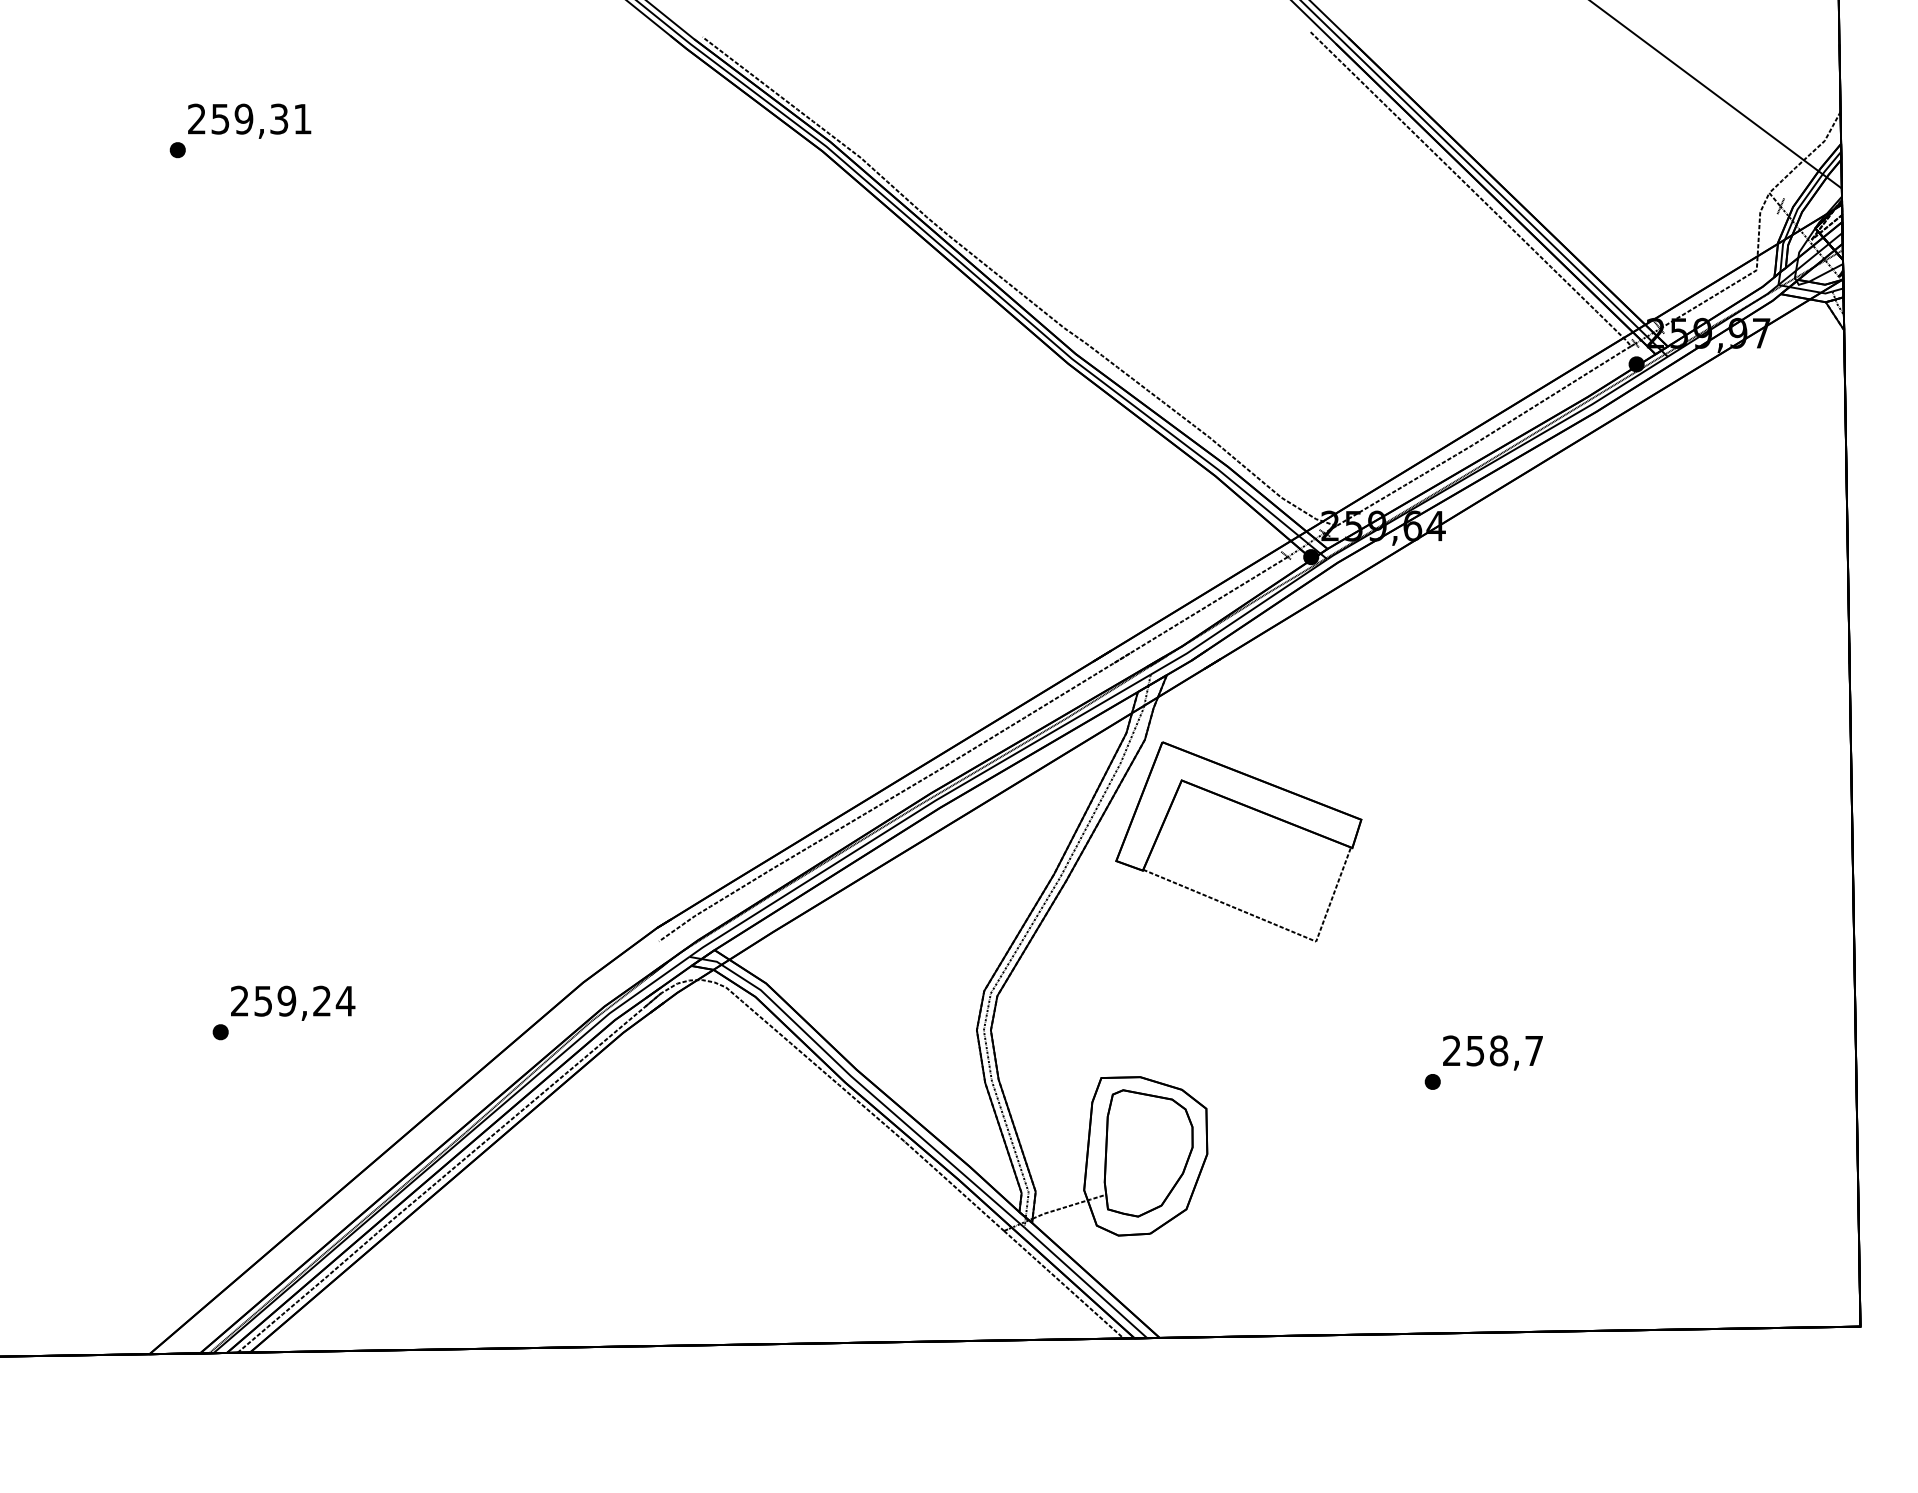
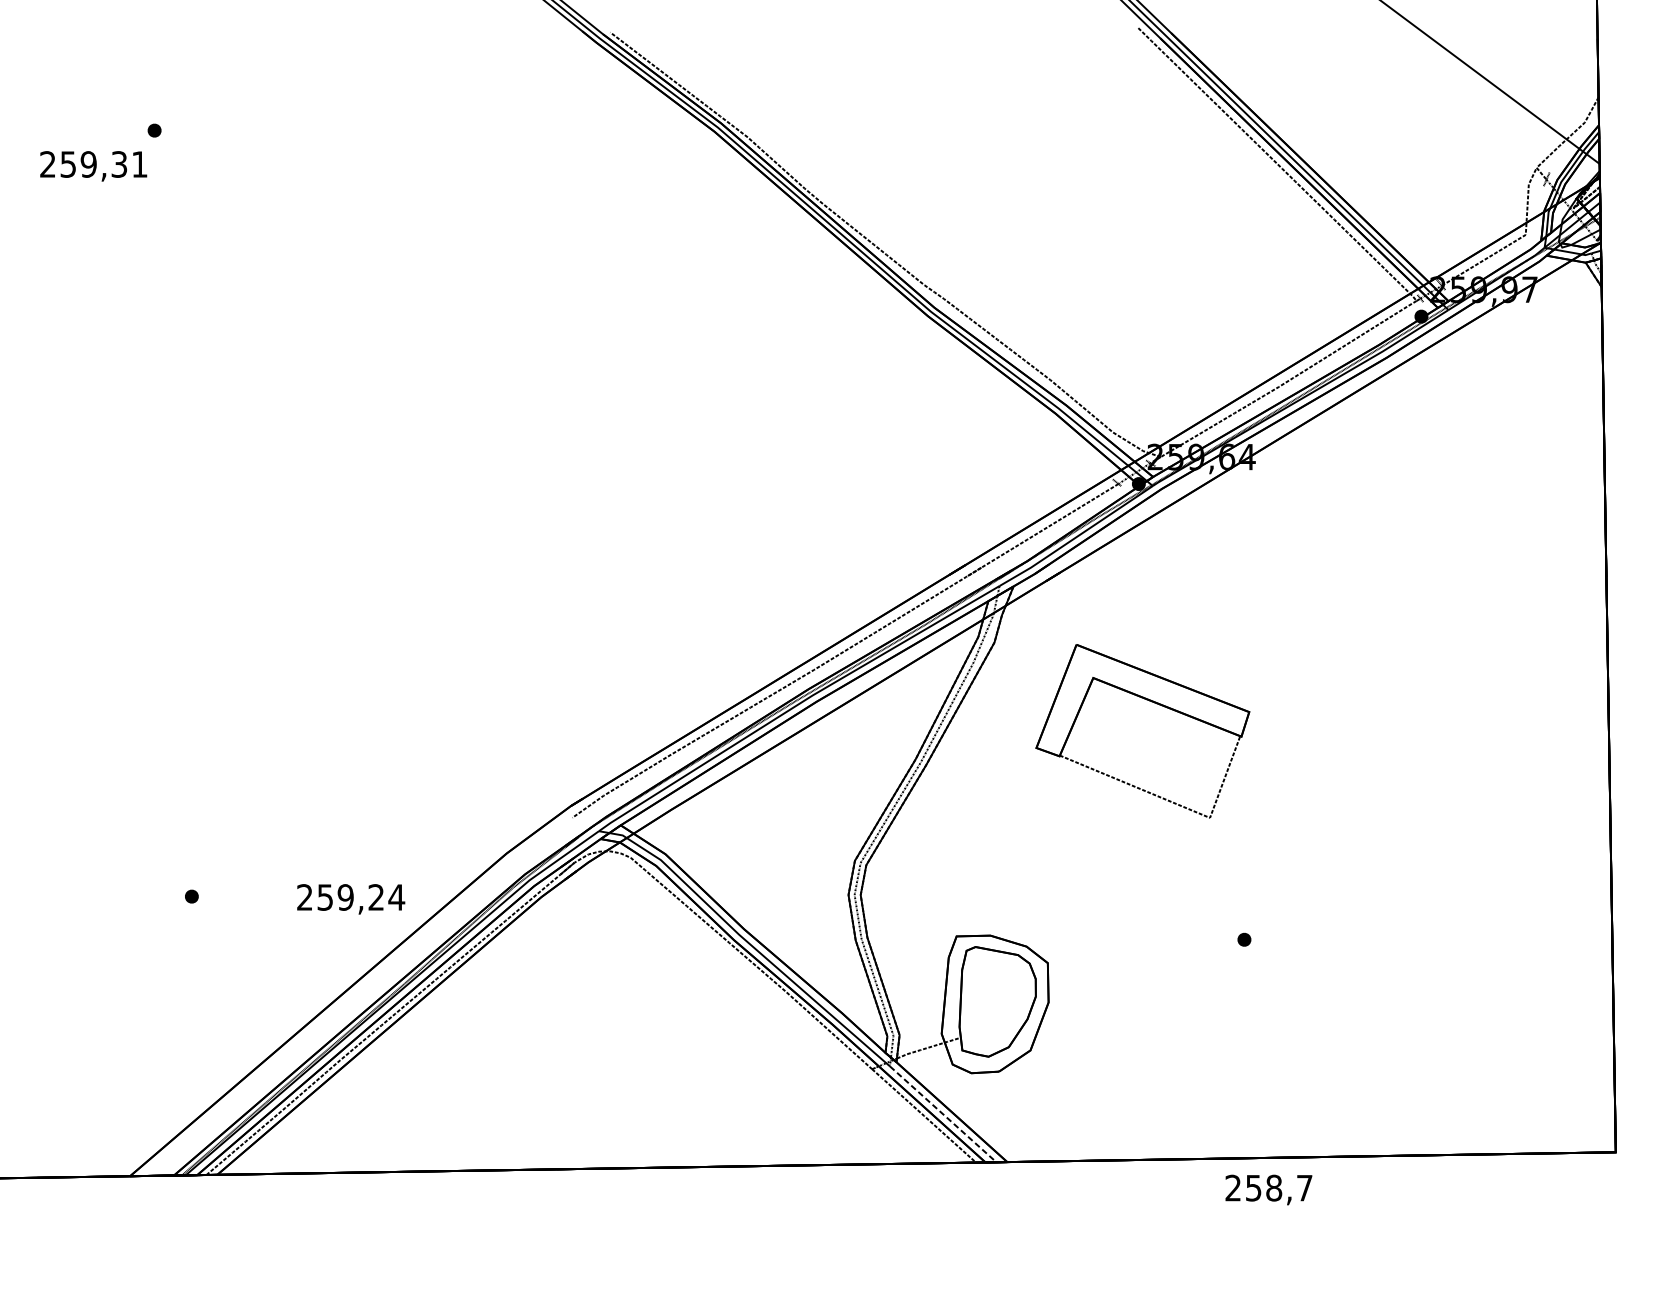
text: (249, 120) -> (93, 165), moved
part: (1251, 809) -> (1153, 703), moved
text: (293, 1002) -> (351, 898), moved
text: (1492, 1052) -> (1268, 1189), moved
line: (1086, 1283) -> (943, 1114), solid -> dashed

